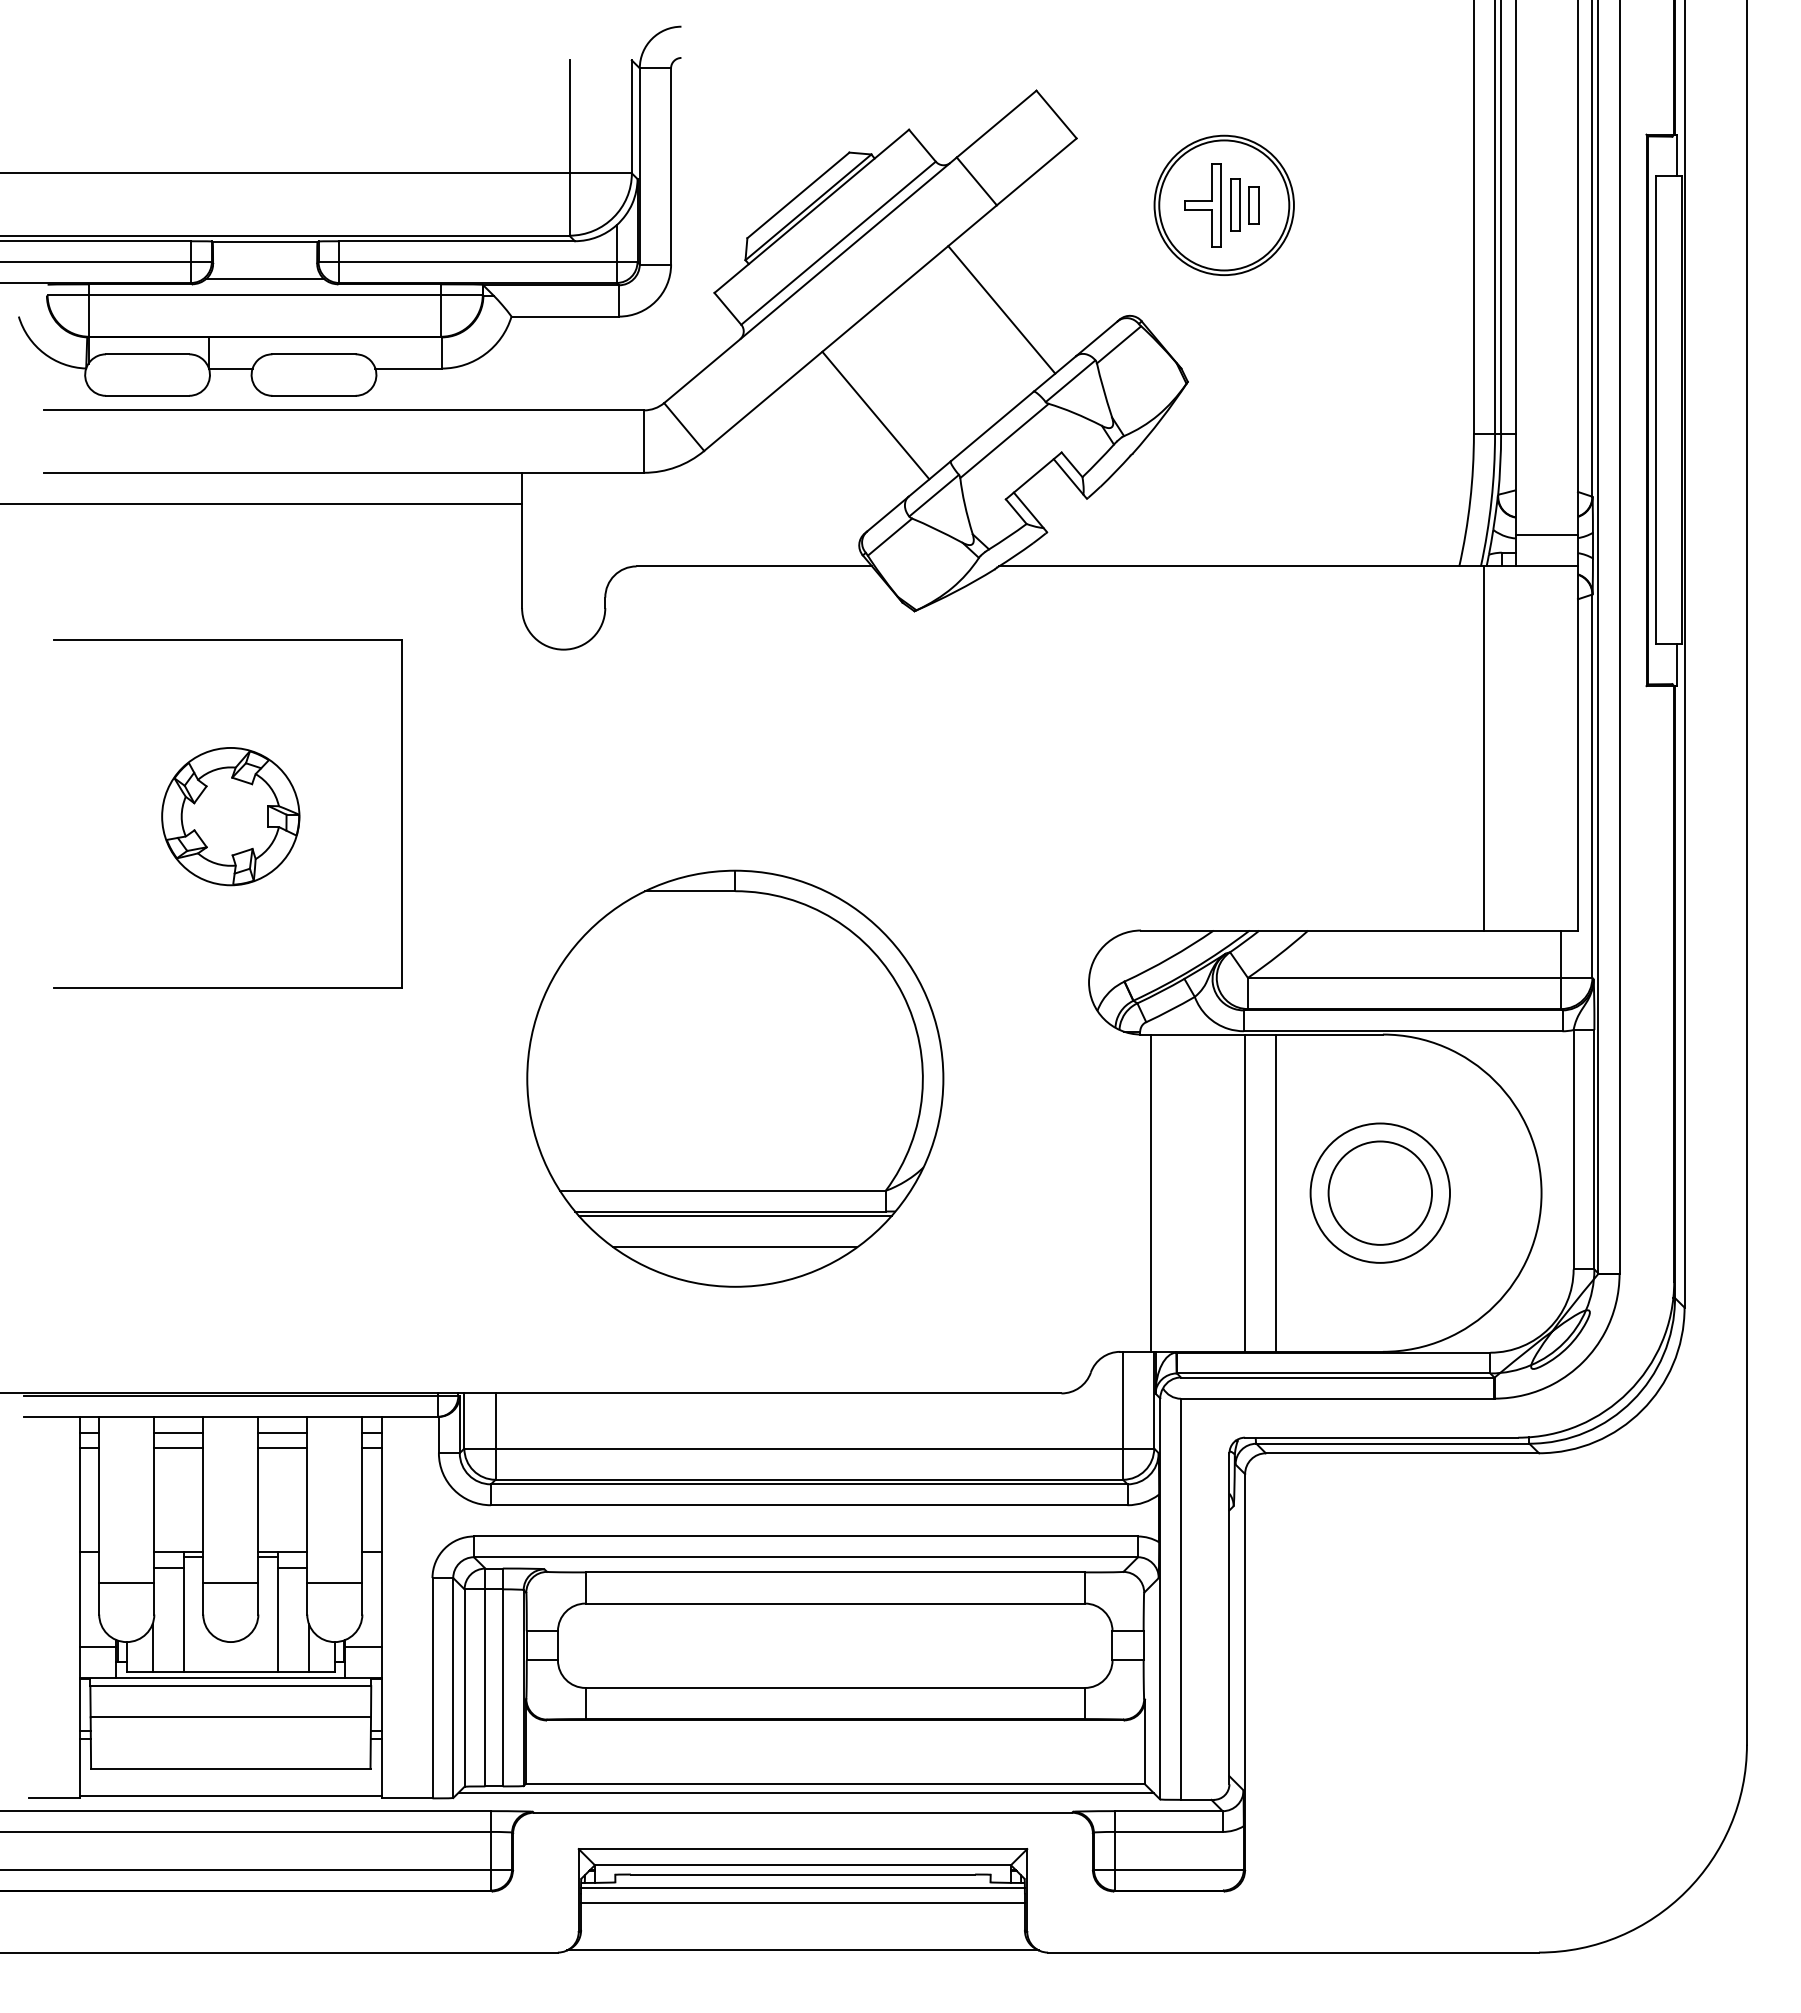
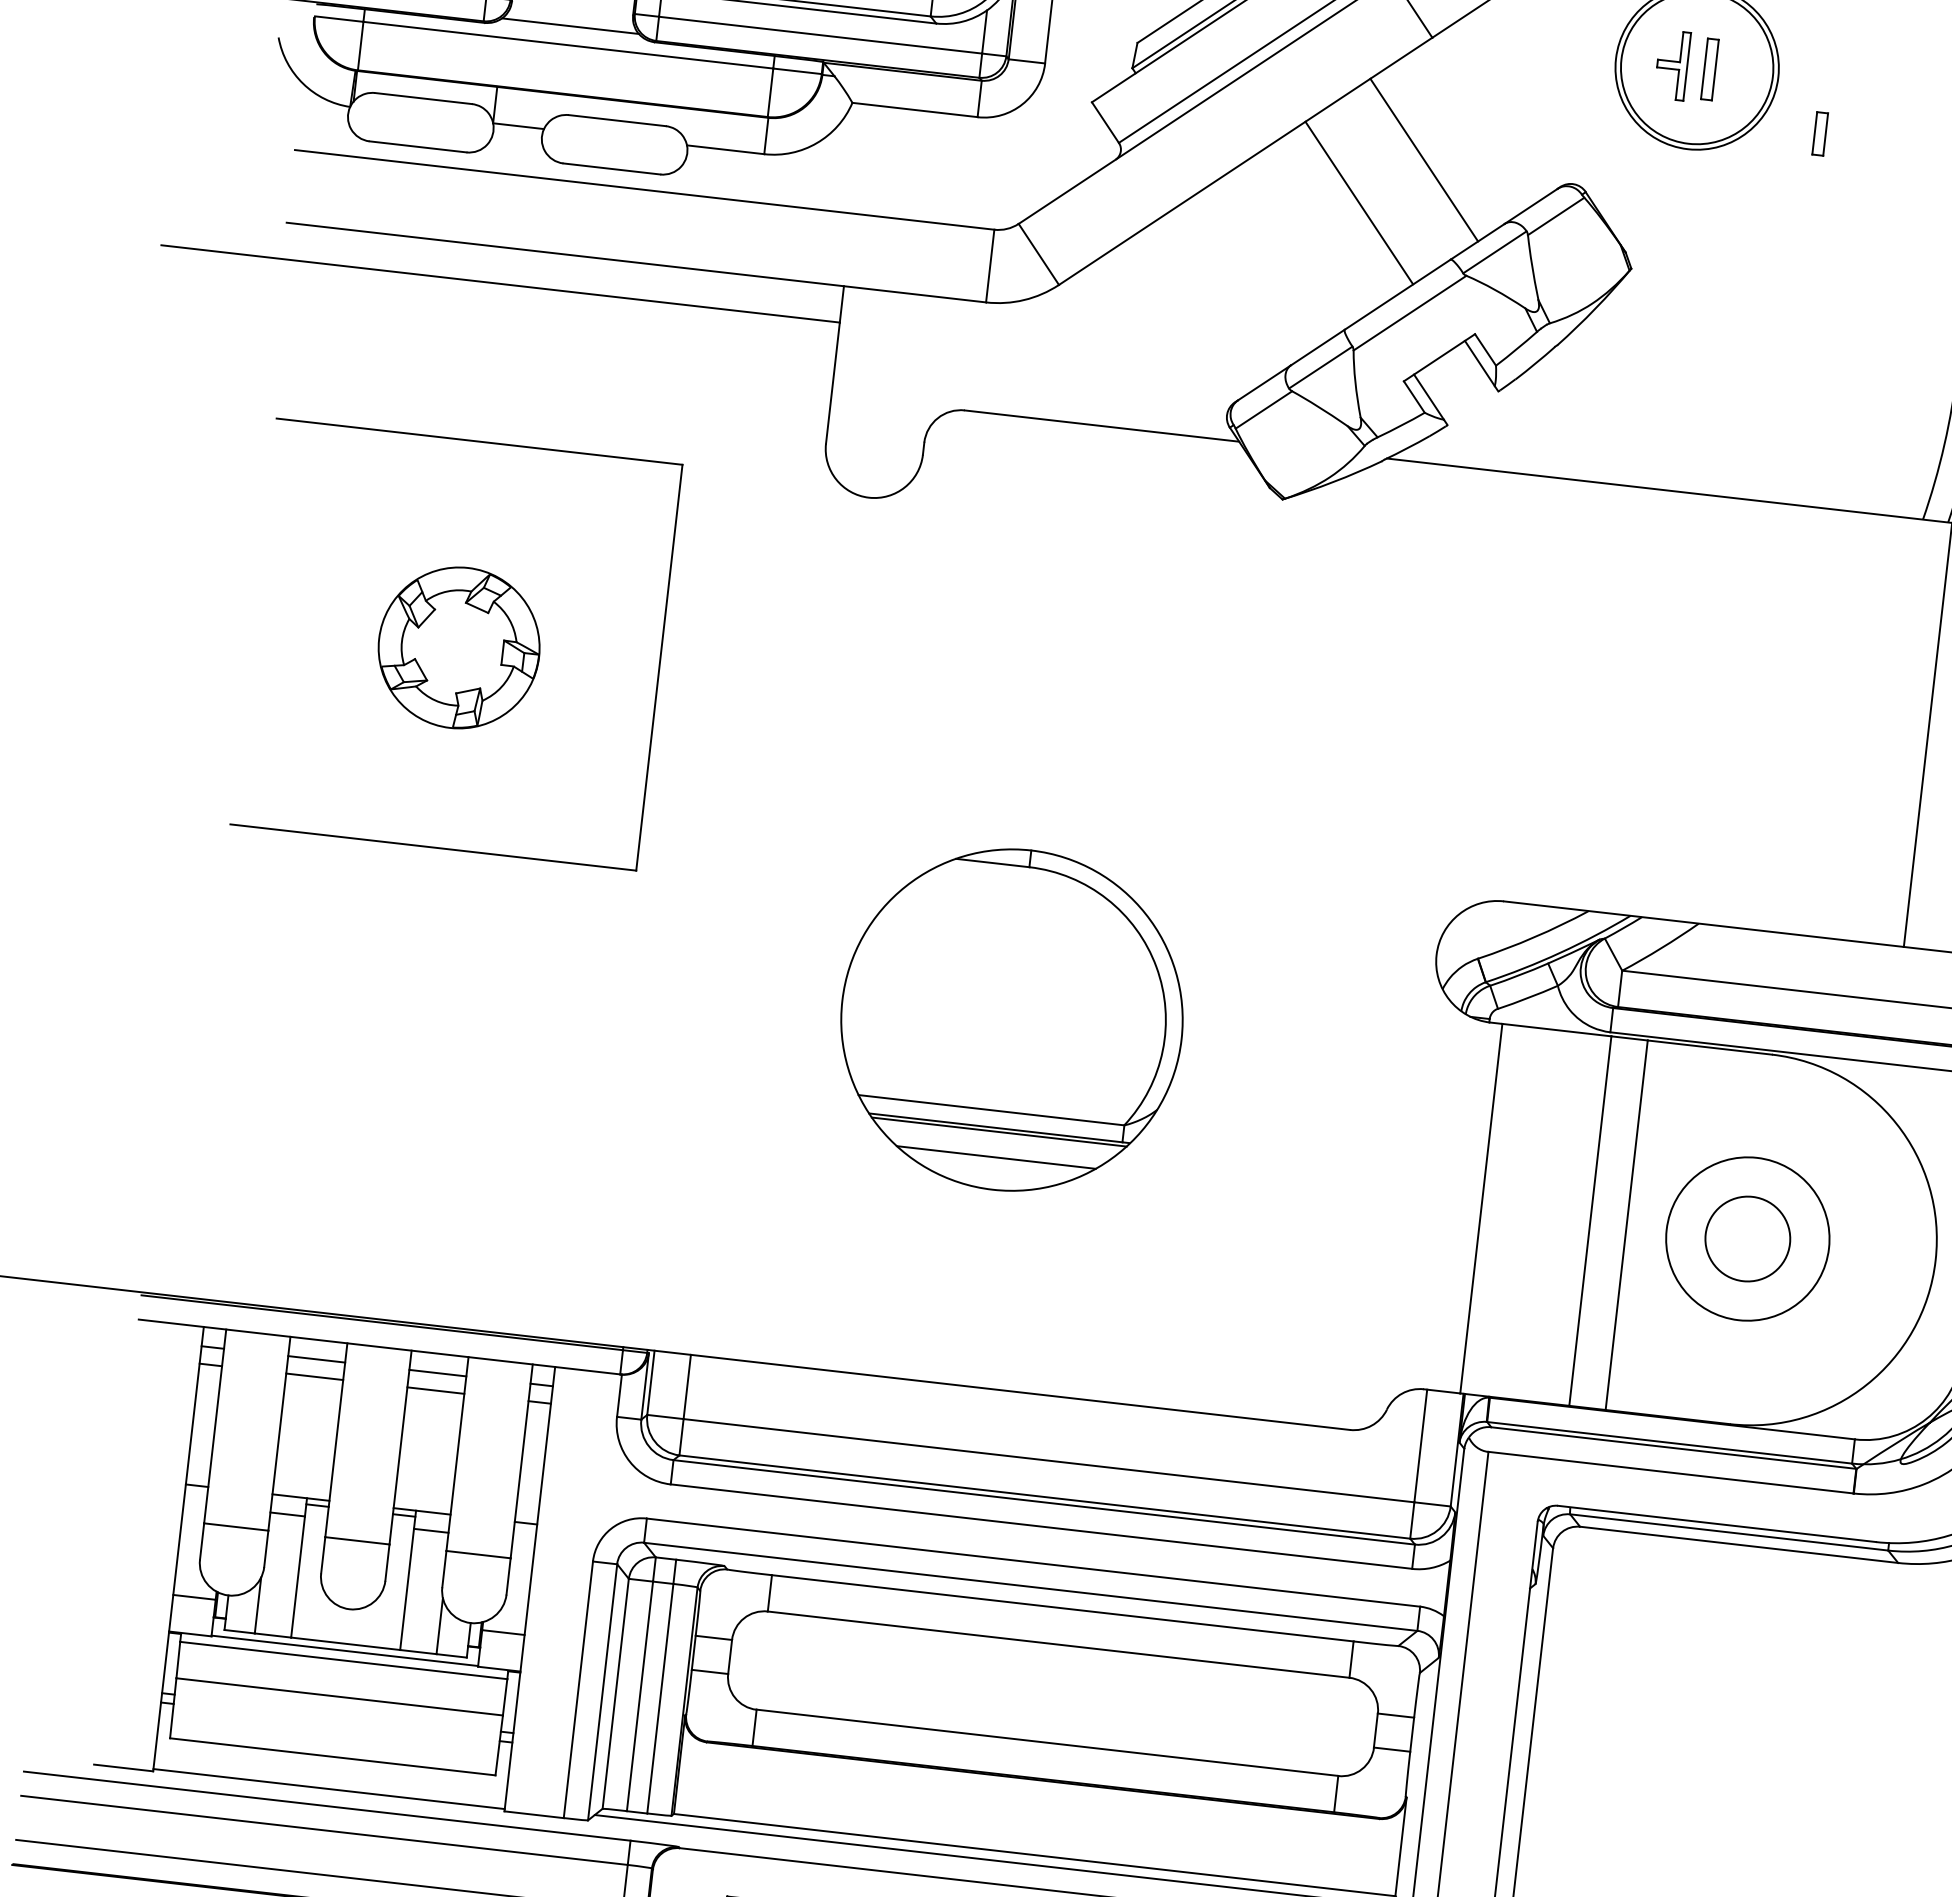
part: (1202, 205) -> (1671, 65), size x0.7
part: (1253, 205) -> (1819, 133), moved
line: (875, 415) -> (1358, 202), moved
part: (735, 1078) -> (1012, 1019), size x0.7
circle: (1380, 1192) -> (1748, 1238), size x0.7

